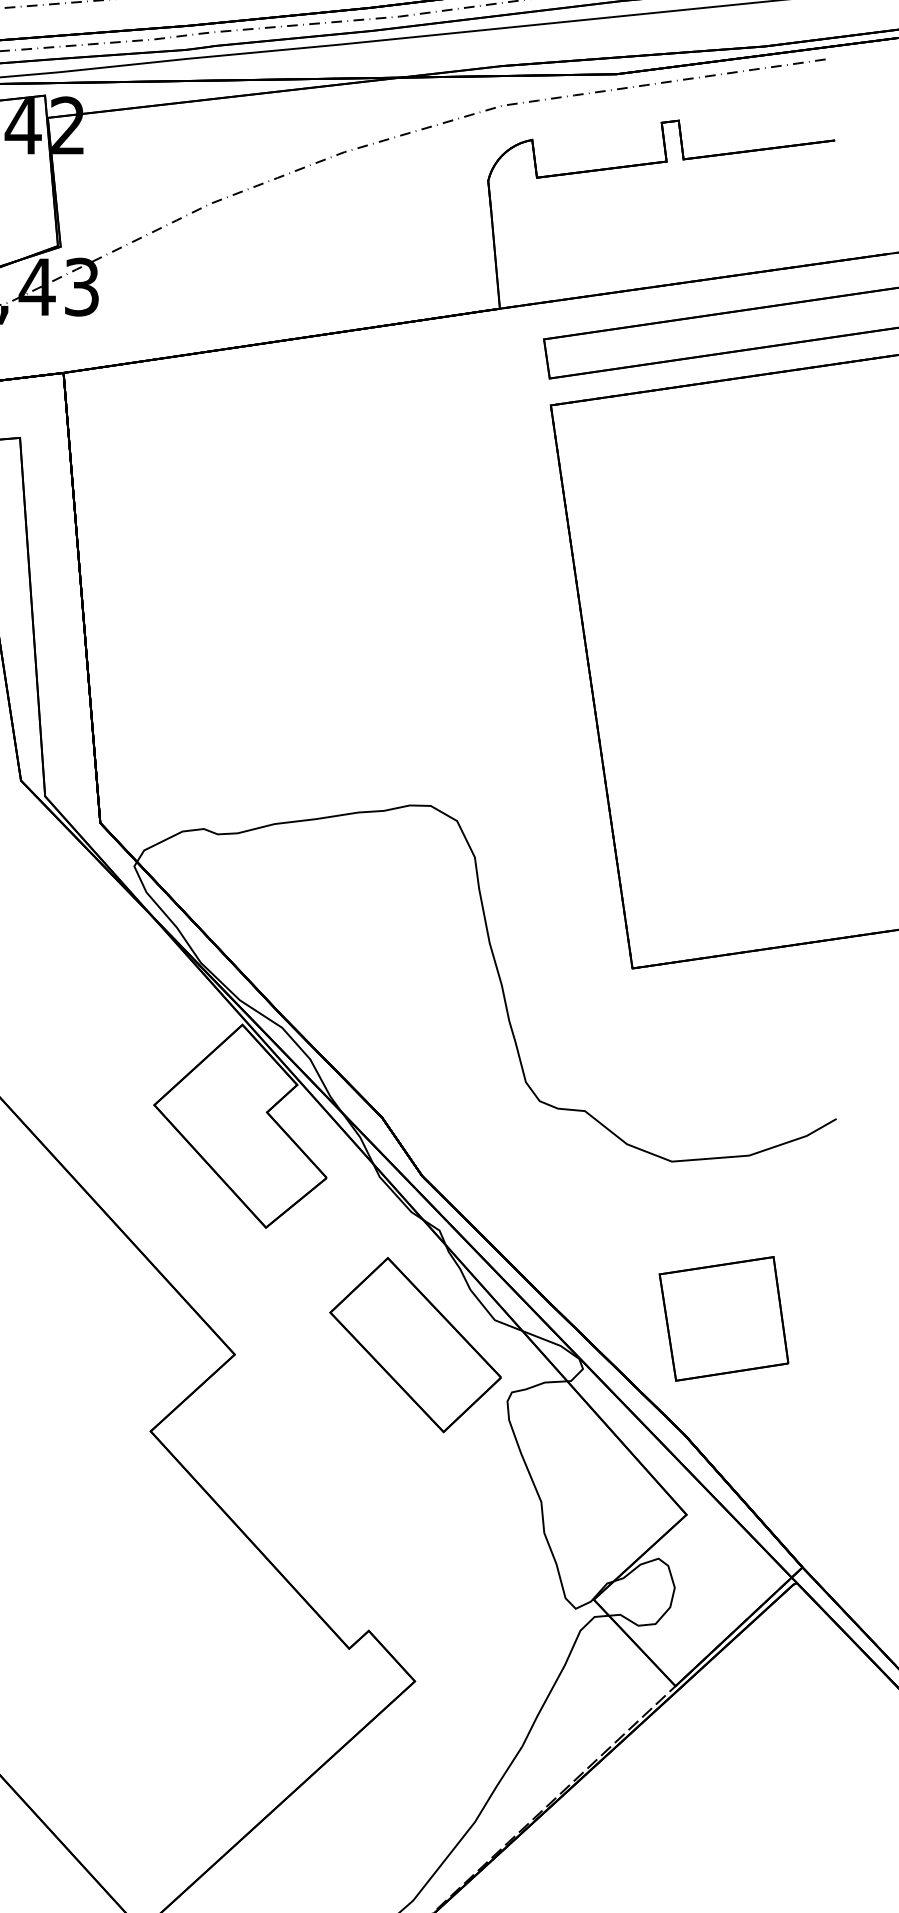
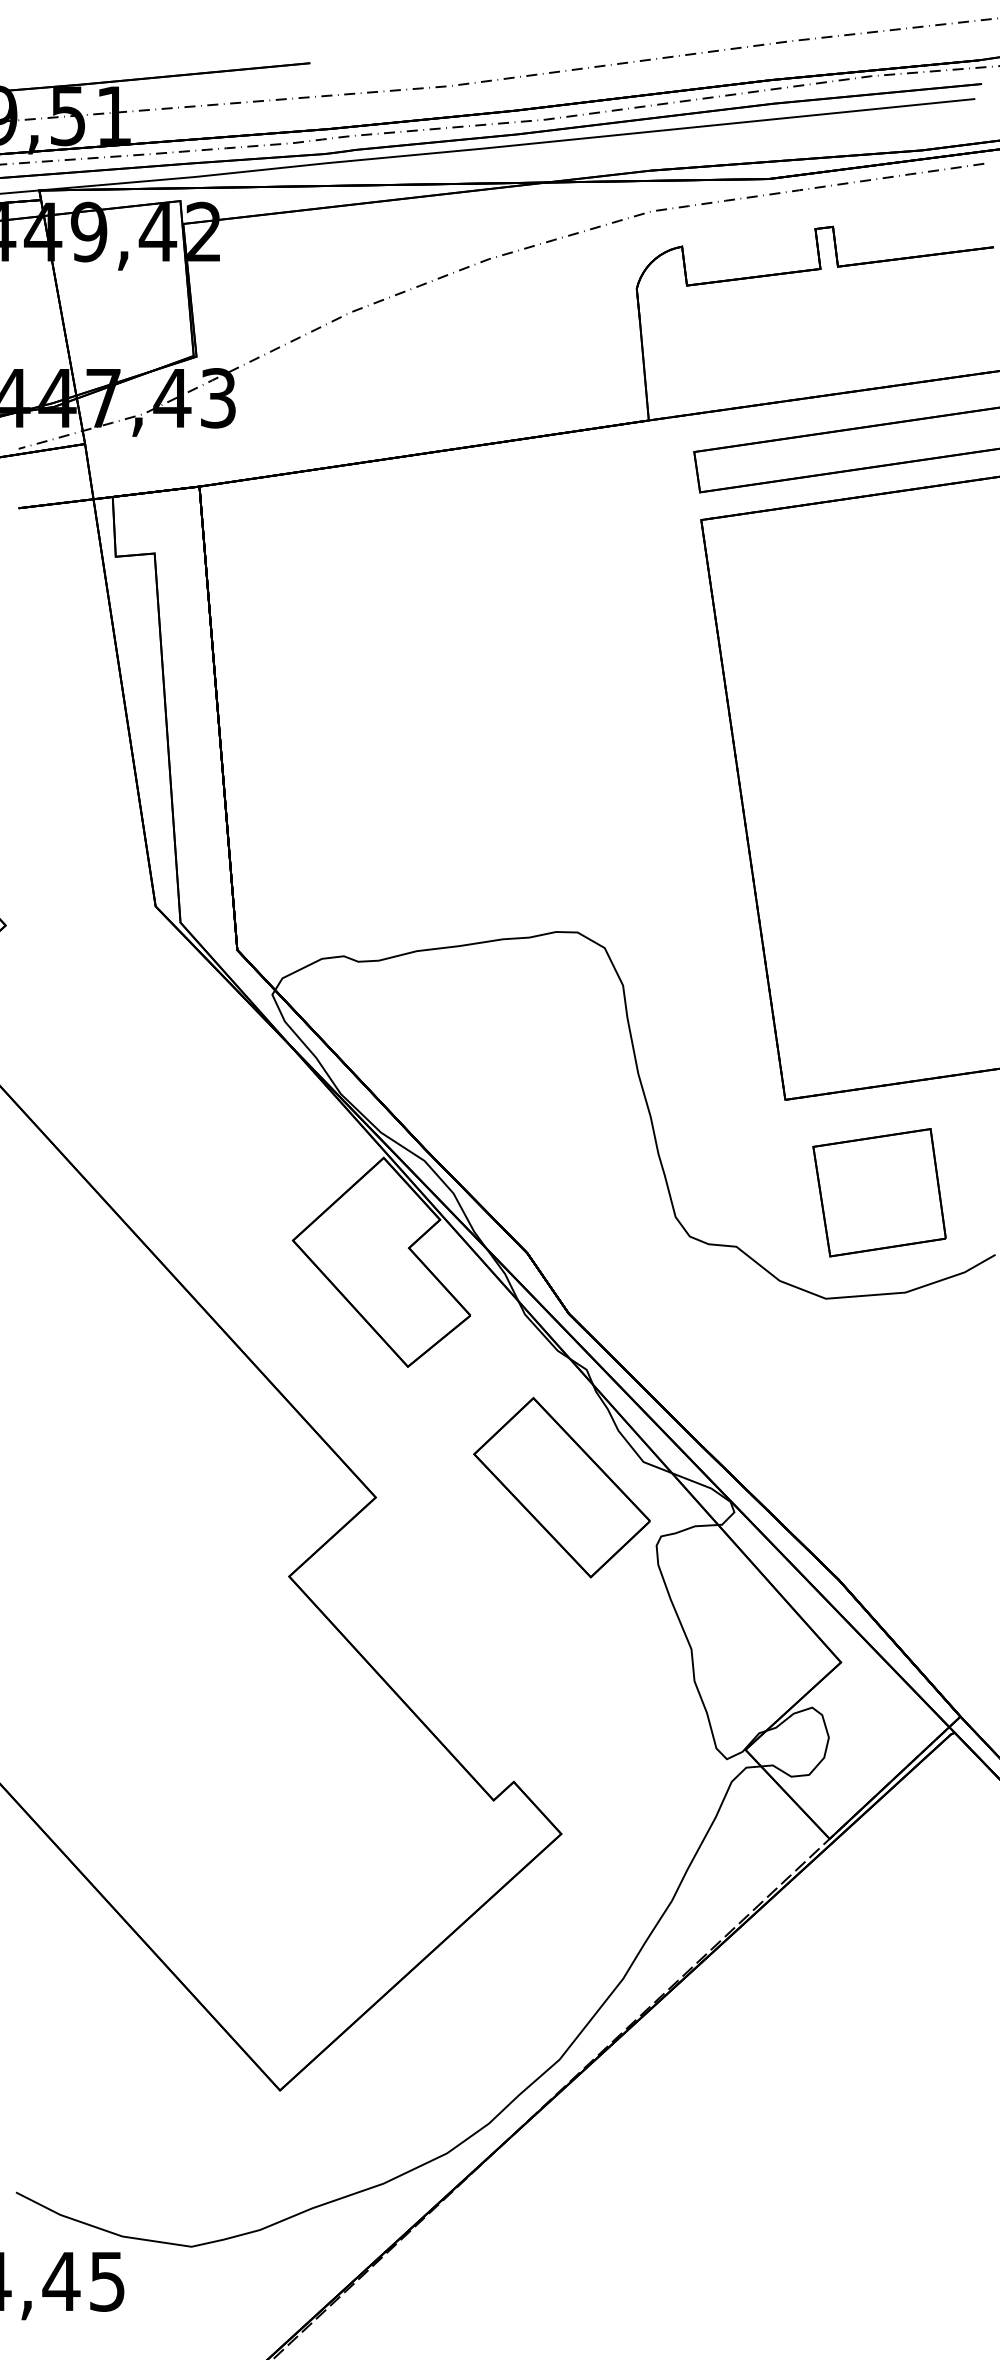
part: (723, 1318) -> (879, 1192), moved

